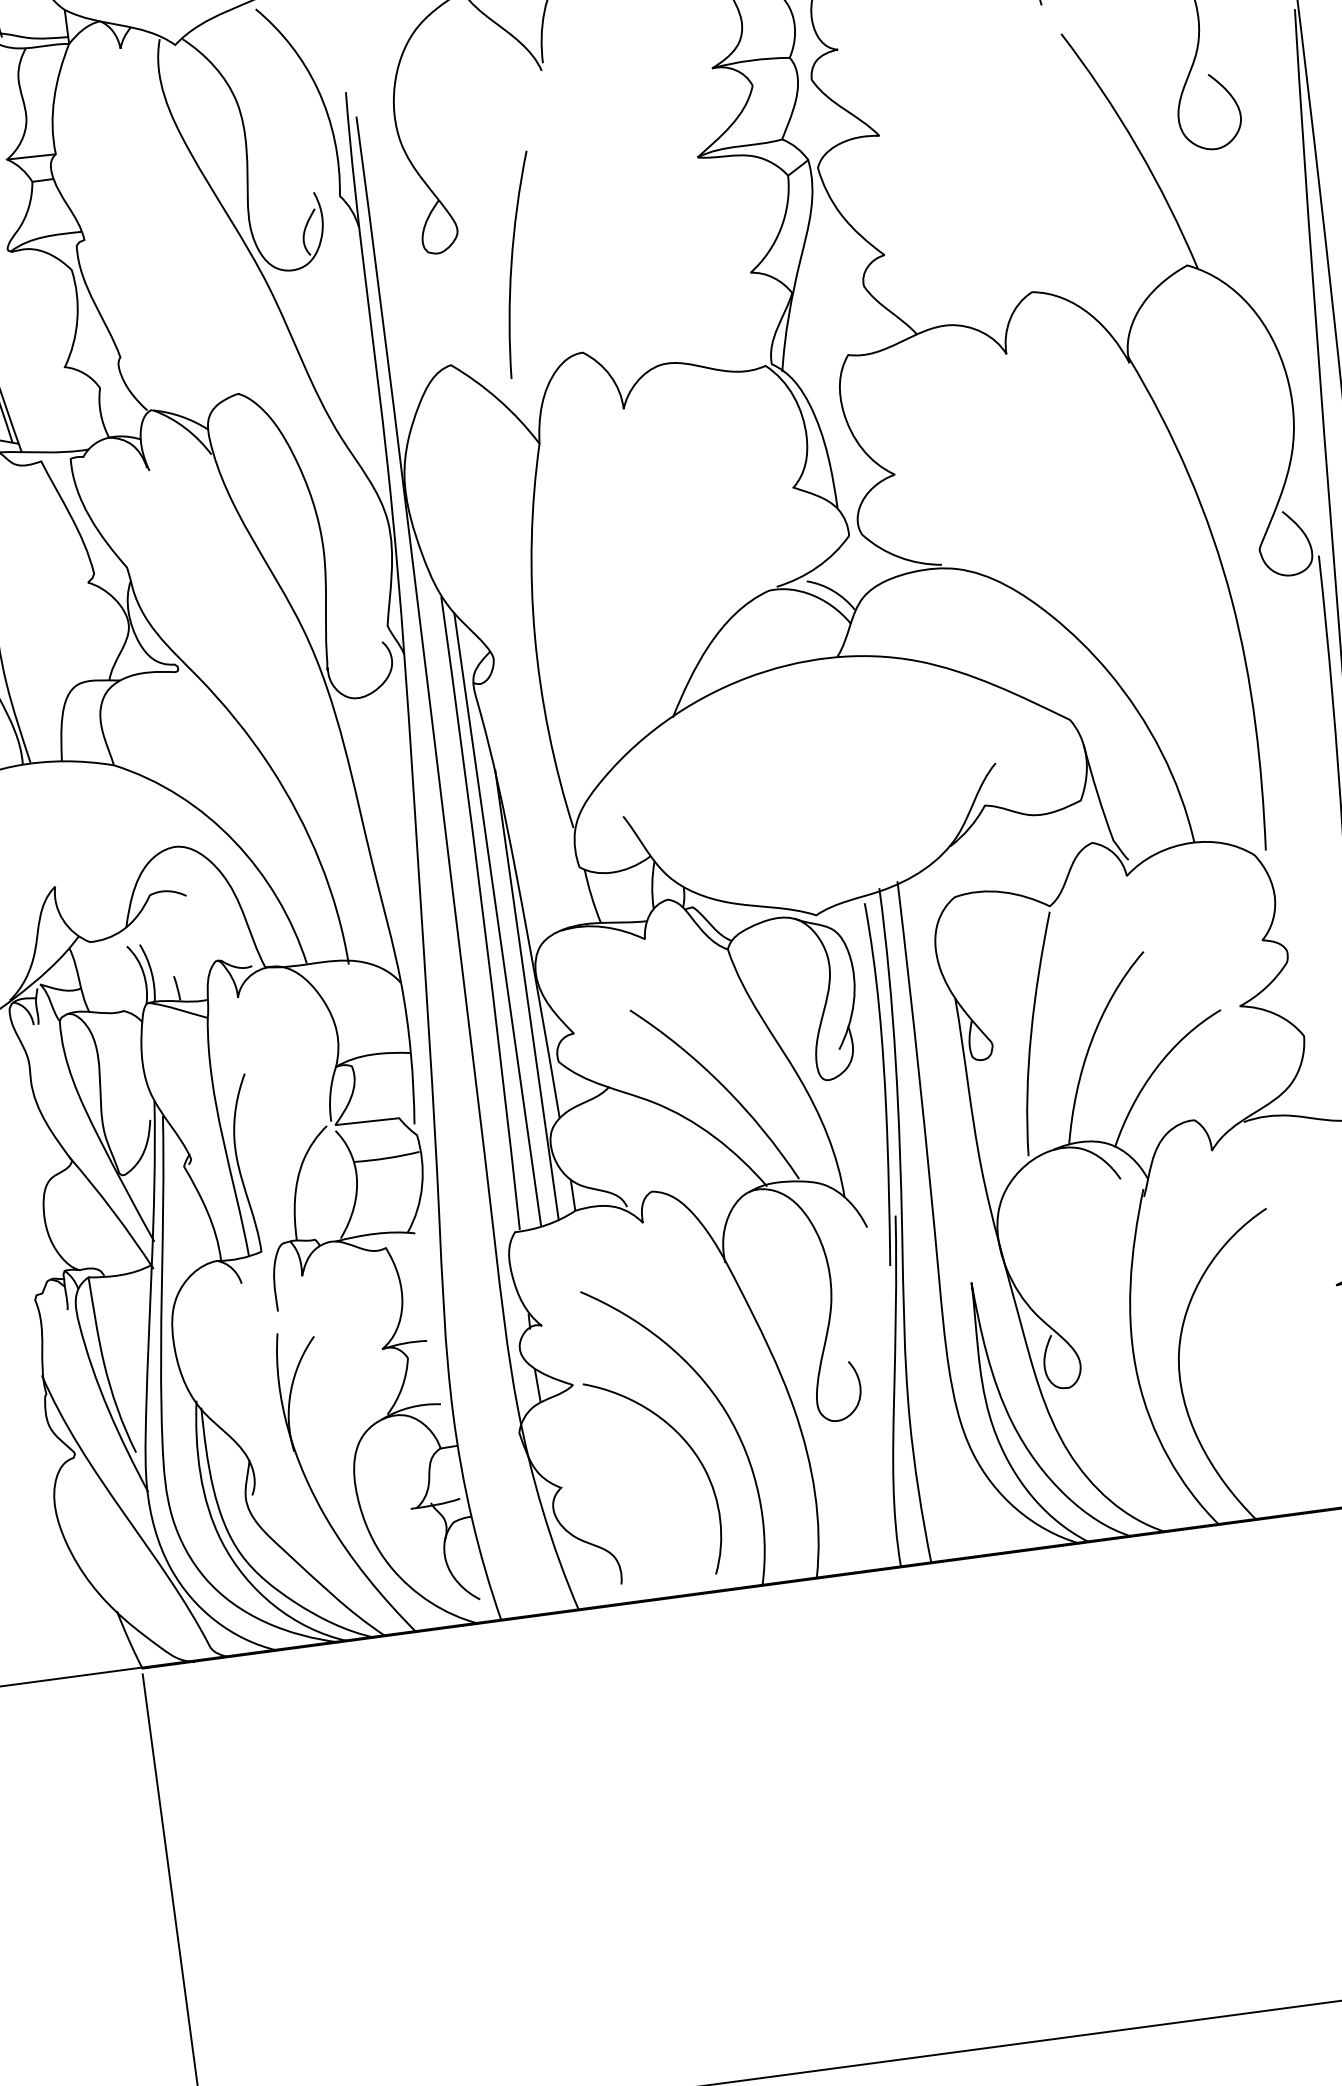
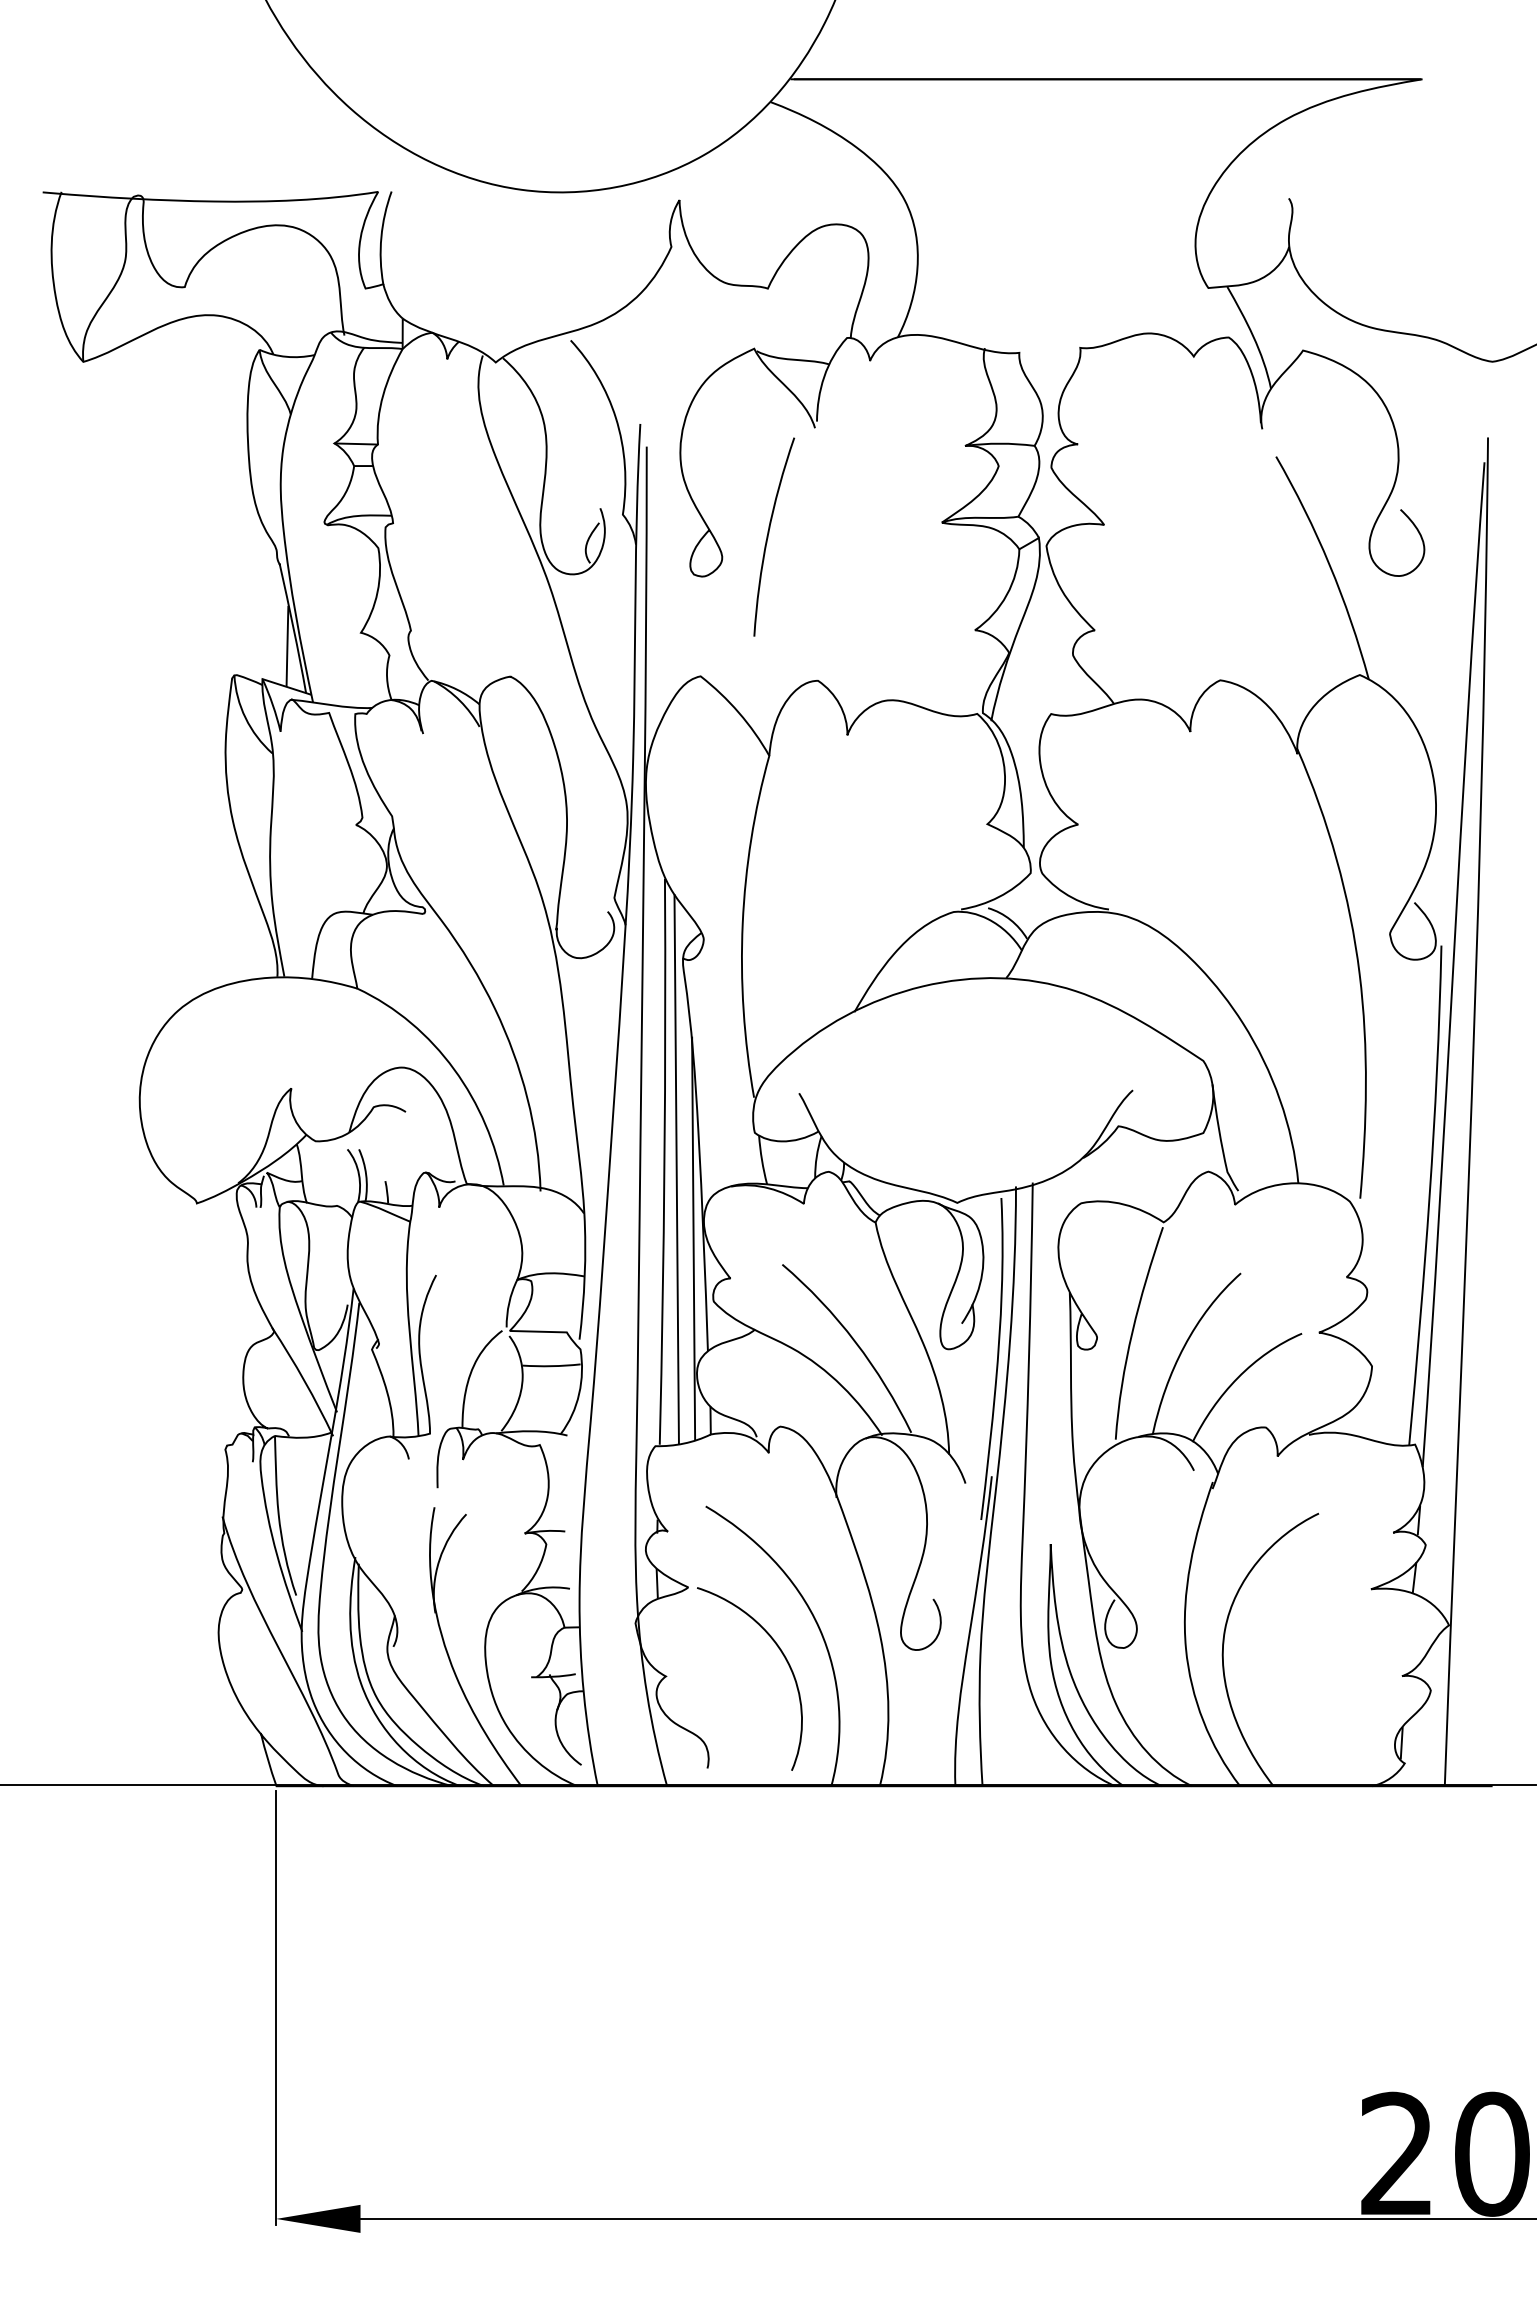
curve: (513, 261) -> (769, 533), moved

